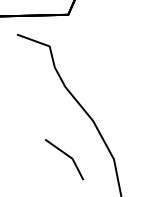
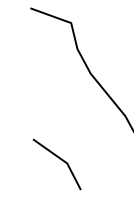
line: (67, 156) -> (60, 160), moved

